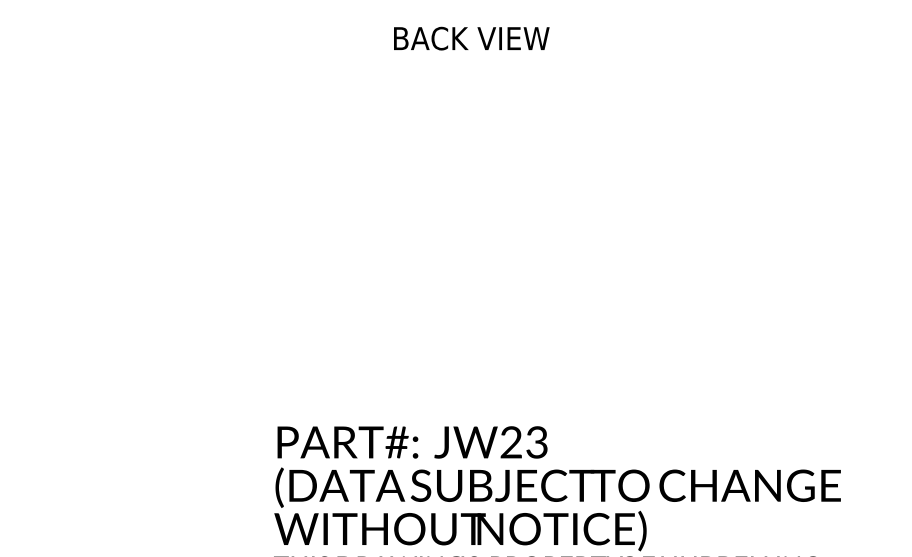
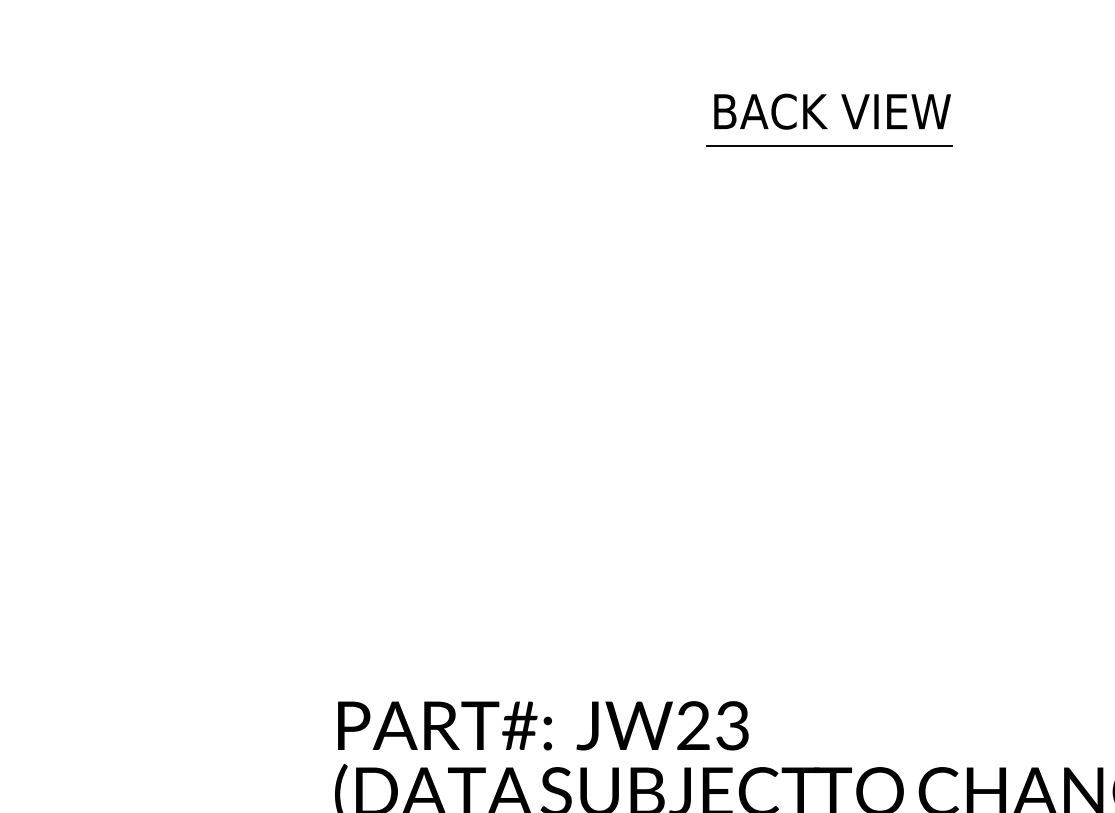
text: (471, 38) -> (832, 111), moved
line: (600, 61) -> (829, 146), added

